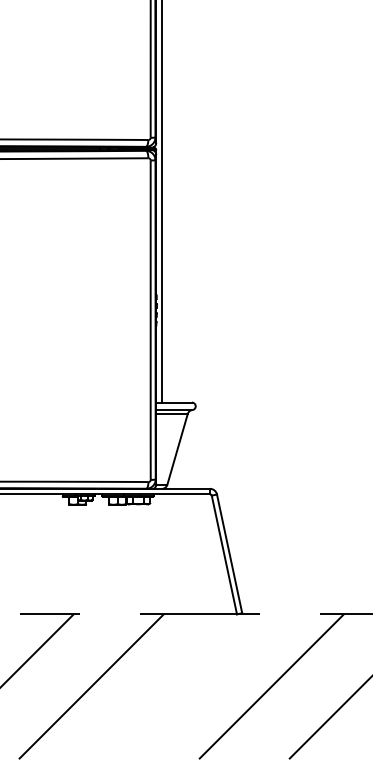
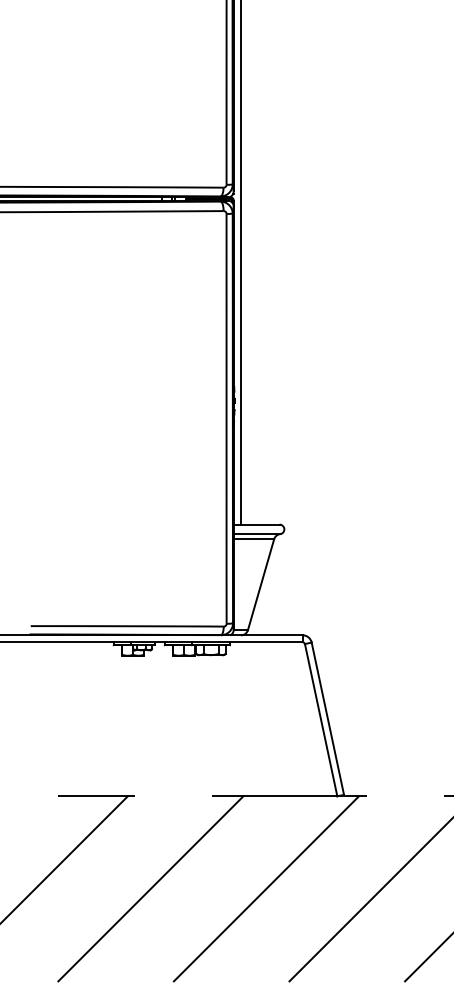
line: (181, 686) -> (266, 888), added

